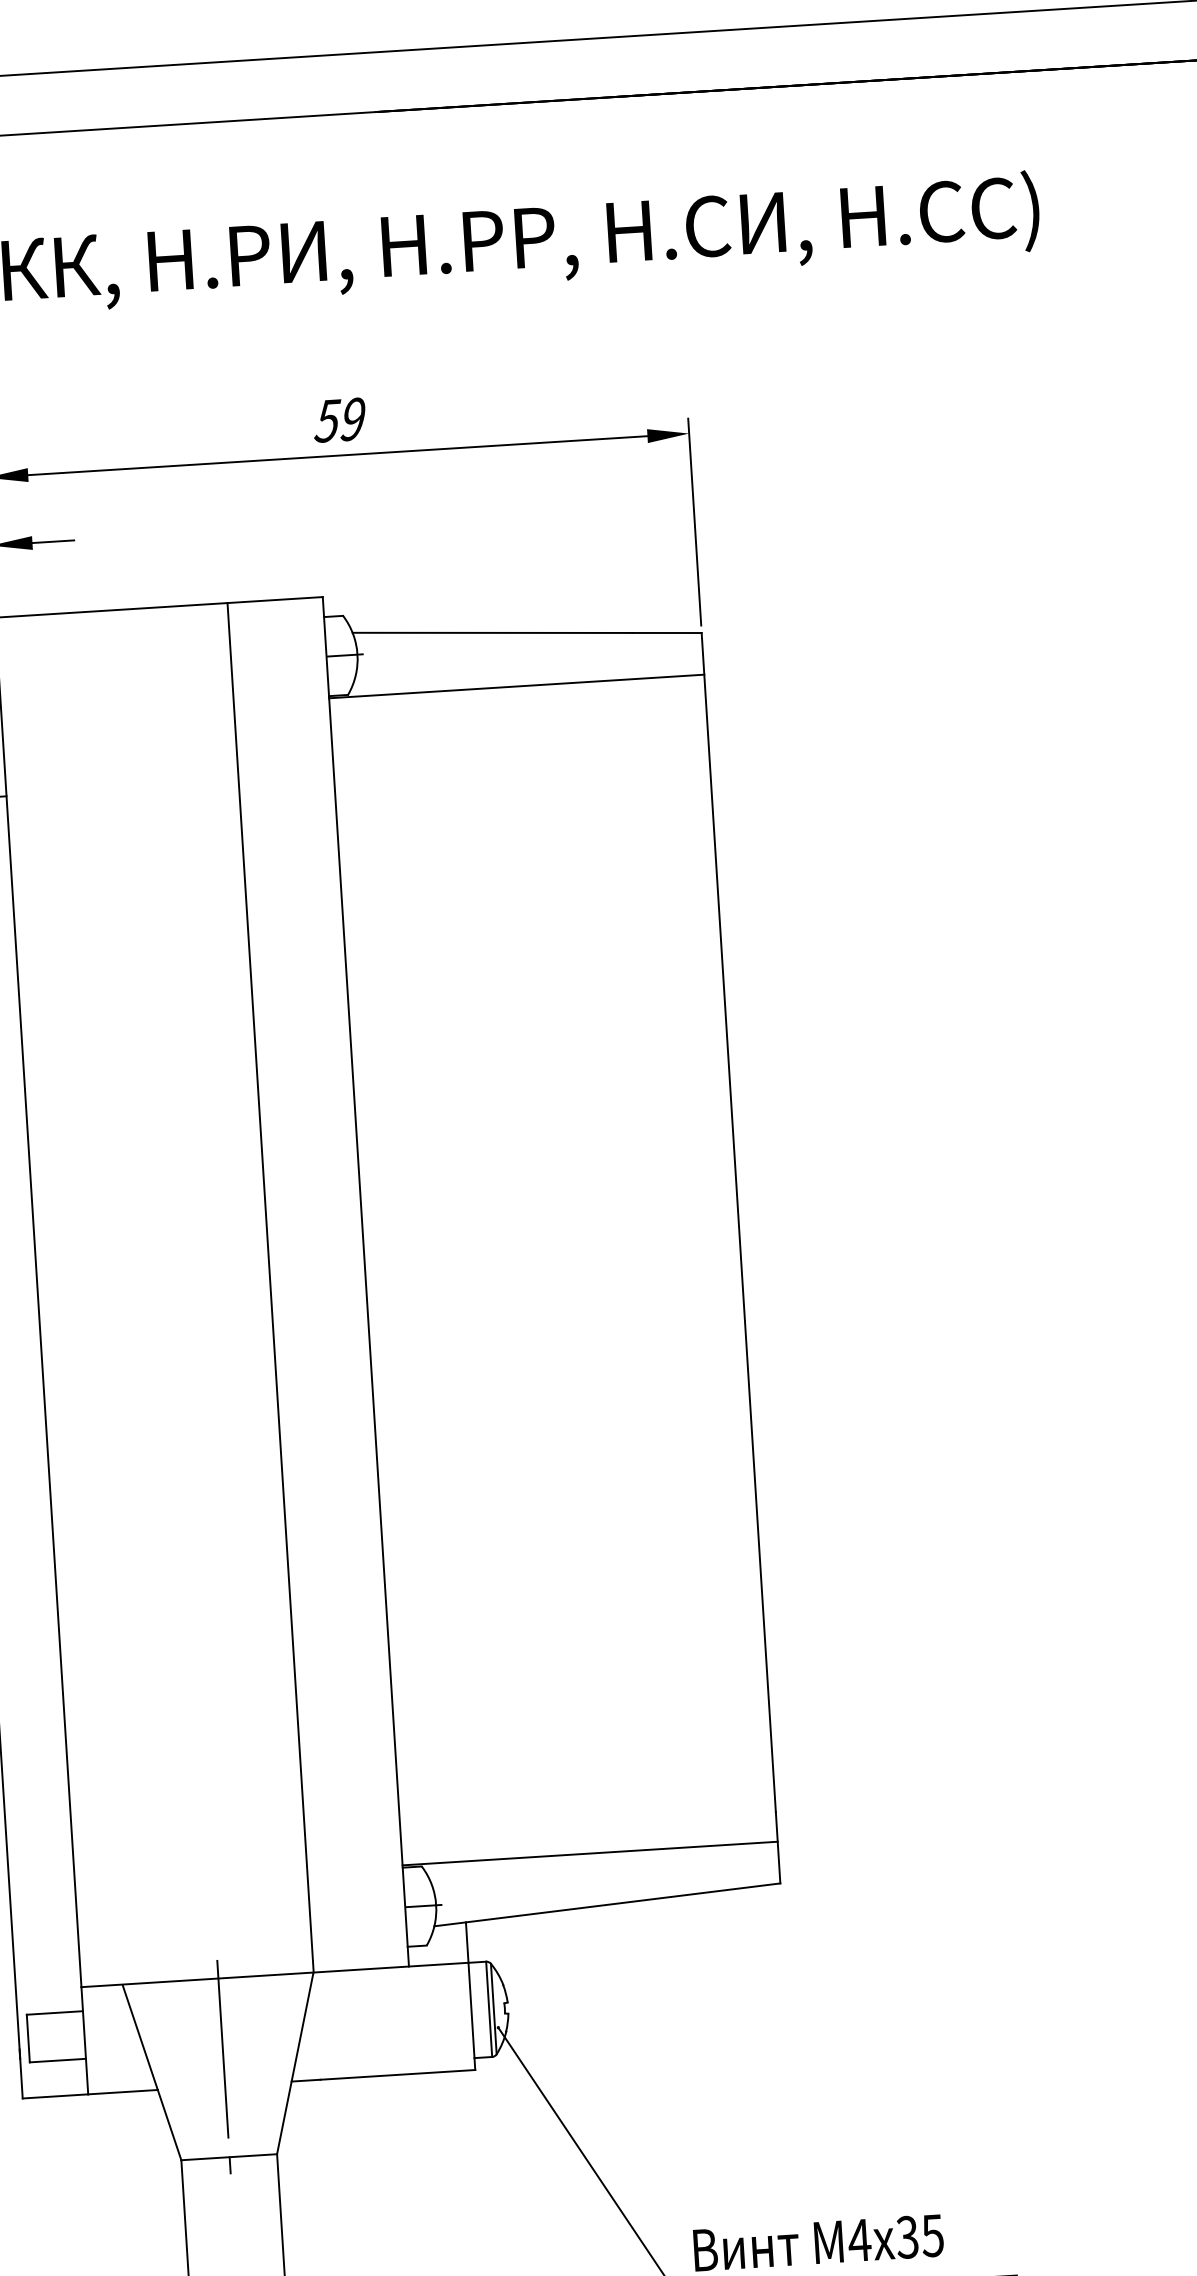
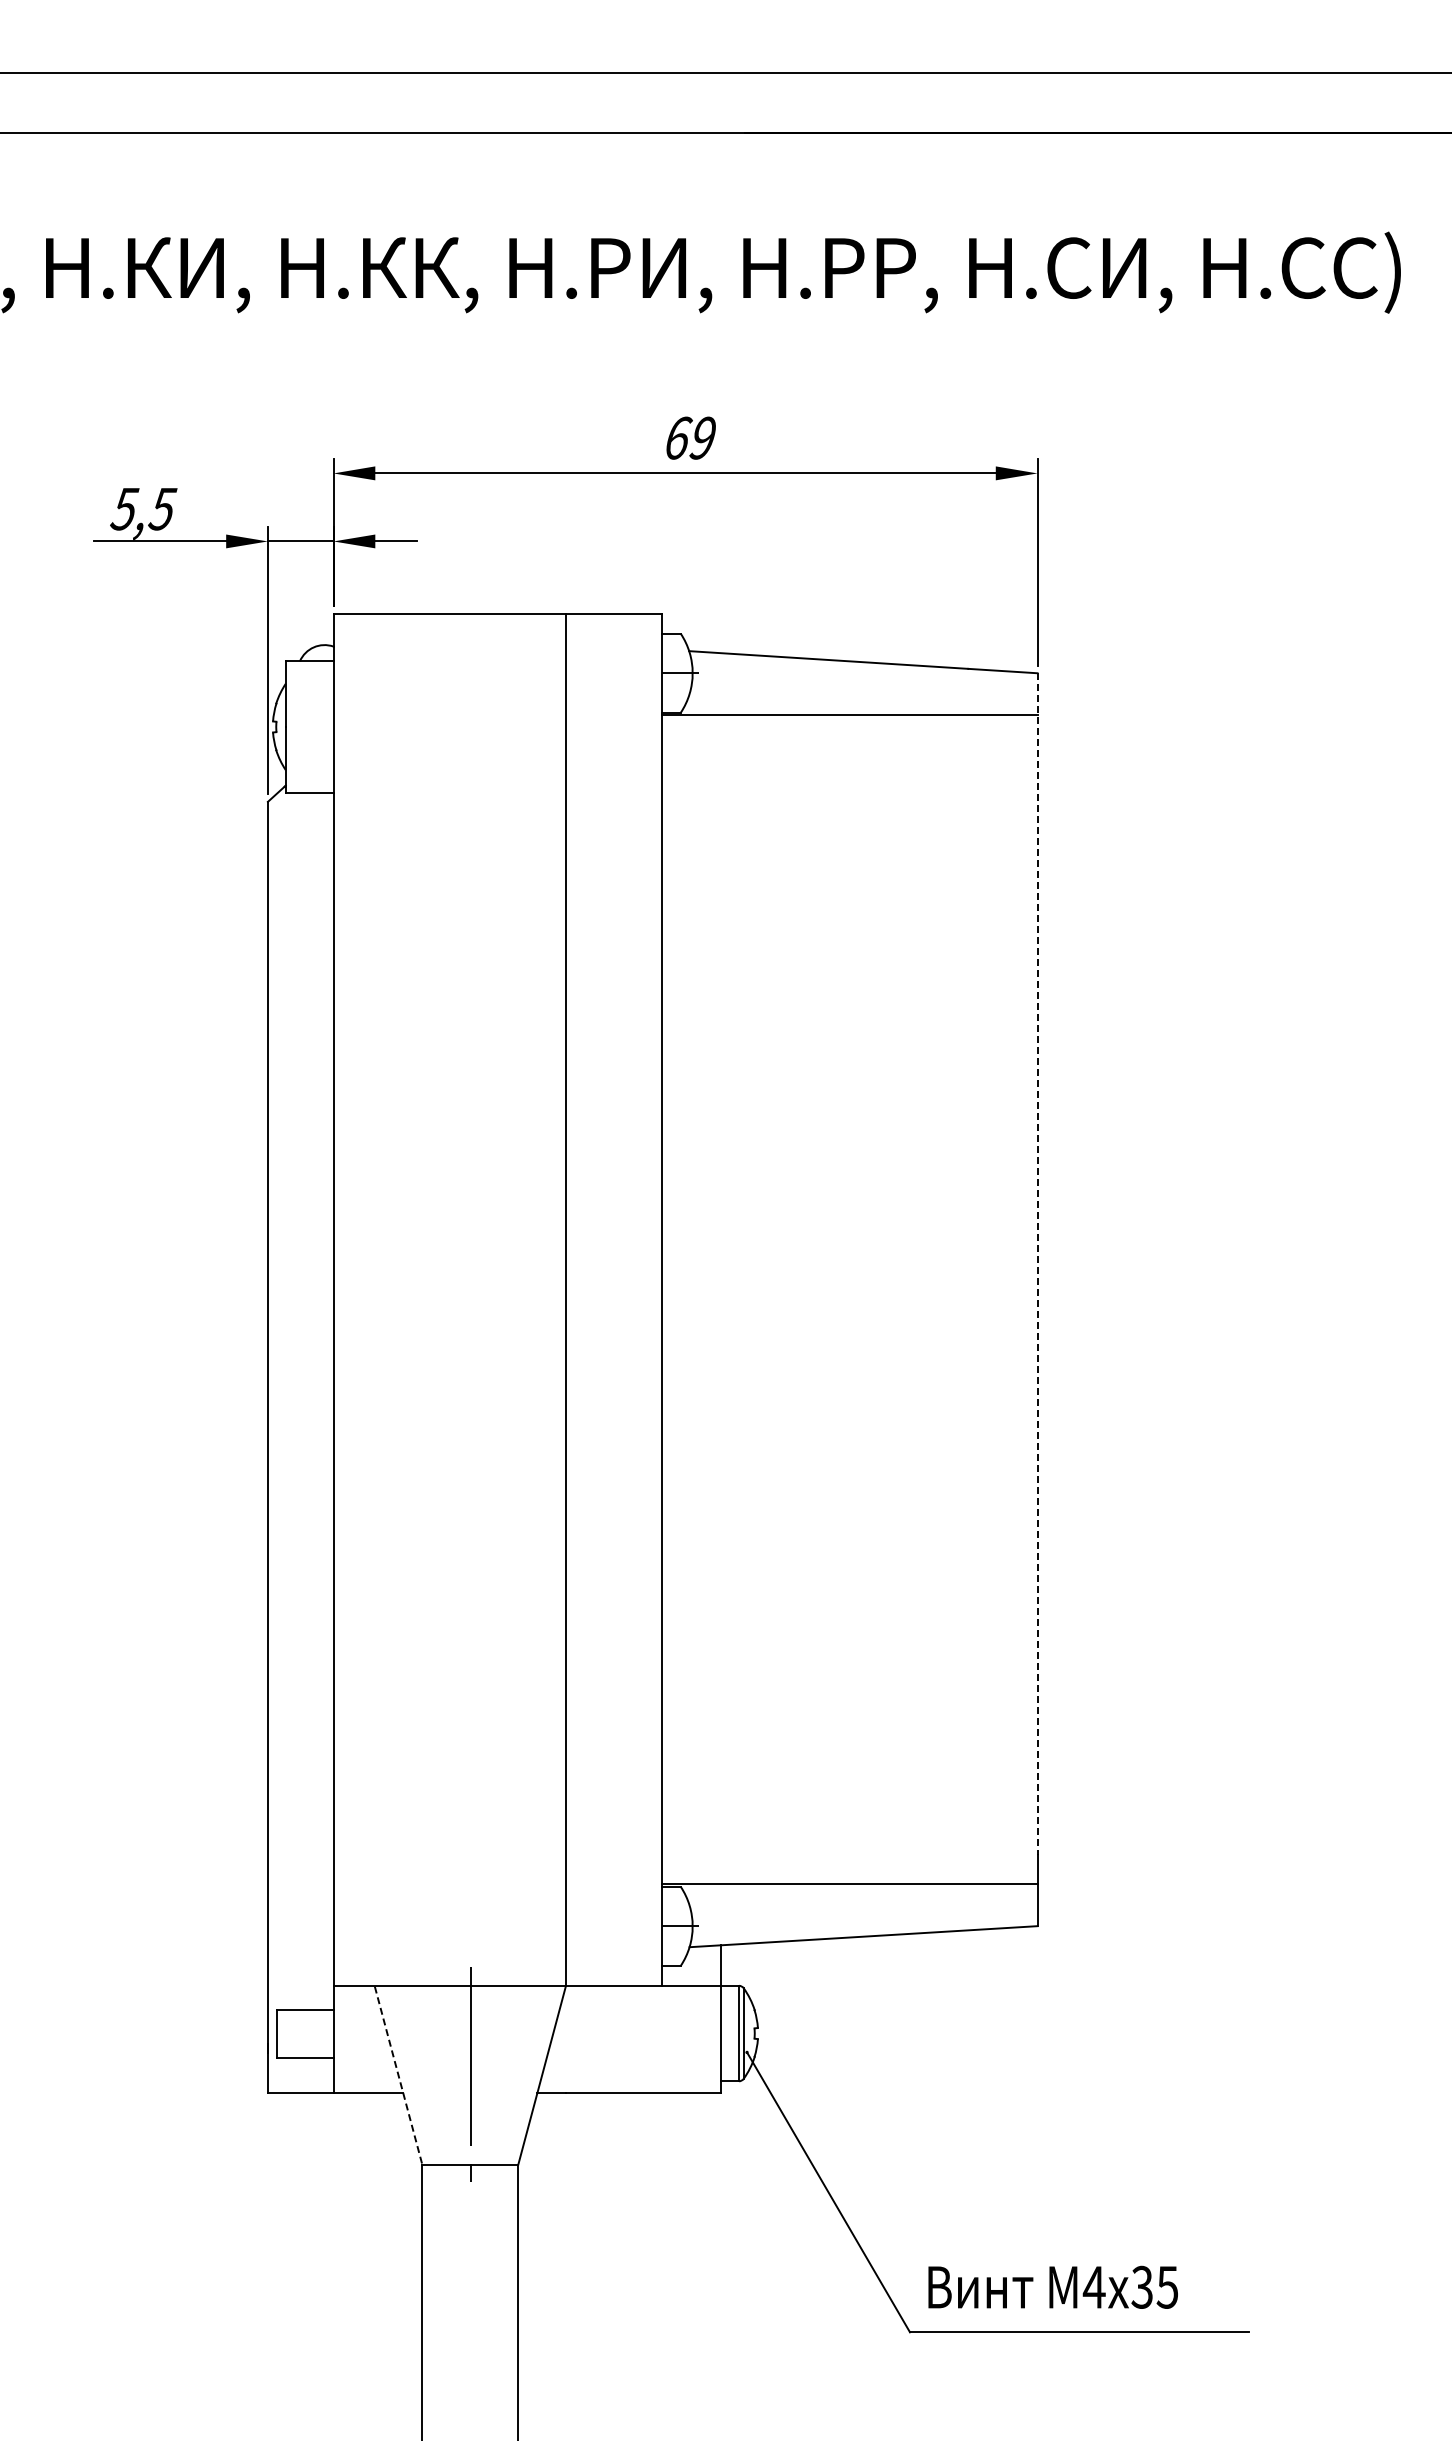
text: (327, 420) -> (677, 437), 59 -> 69
line: (738, 1222) -> (1037, 1263), solid -> dashed
line: (152, 2073) -> (398, 2076), solid -> dashed

